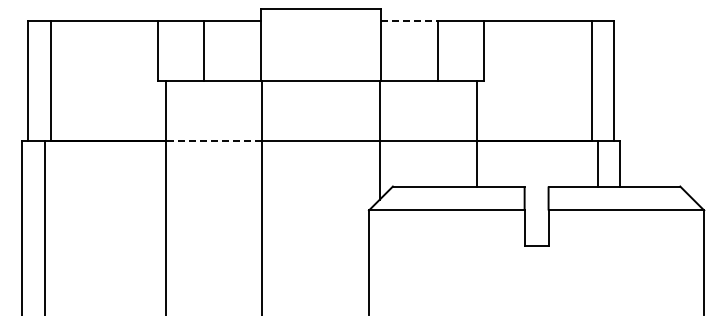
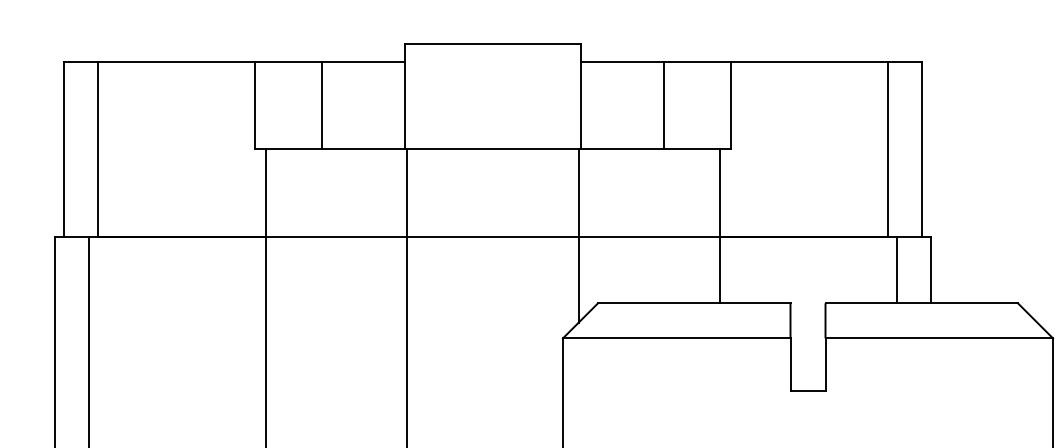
line: (409, 21) -> (622, 62), dashed -> solid
line: (213, 141) -> (335, 237), dashed -> solid

